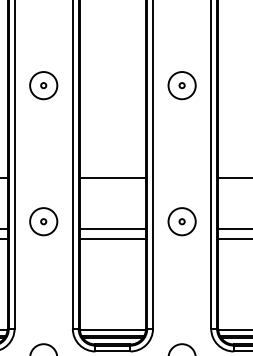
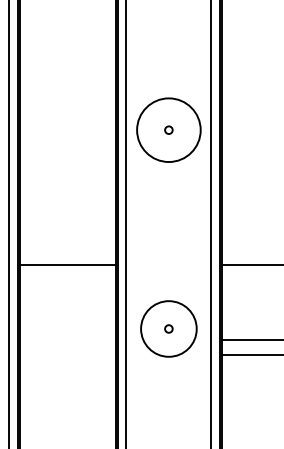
circle: (181, 85) -> (167, 130), size x1.6
circle: (181, 221) -> (167, 328), size x1.4
line: (112, 229) -> (67, 340), removed
line: (112, 239) -> (67, 354), removed

